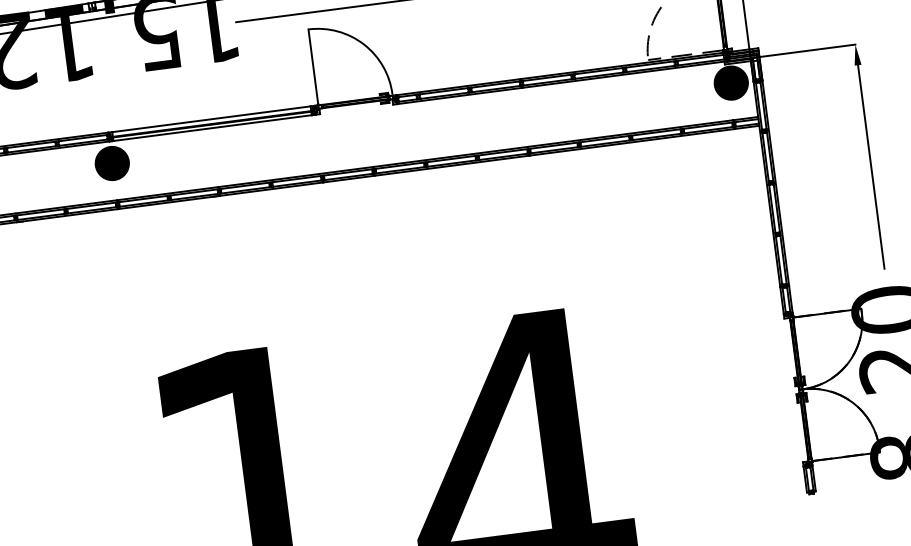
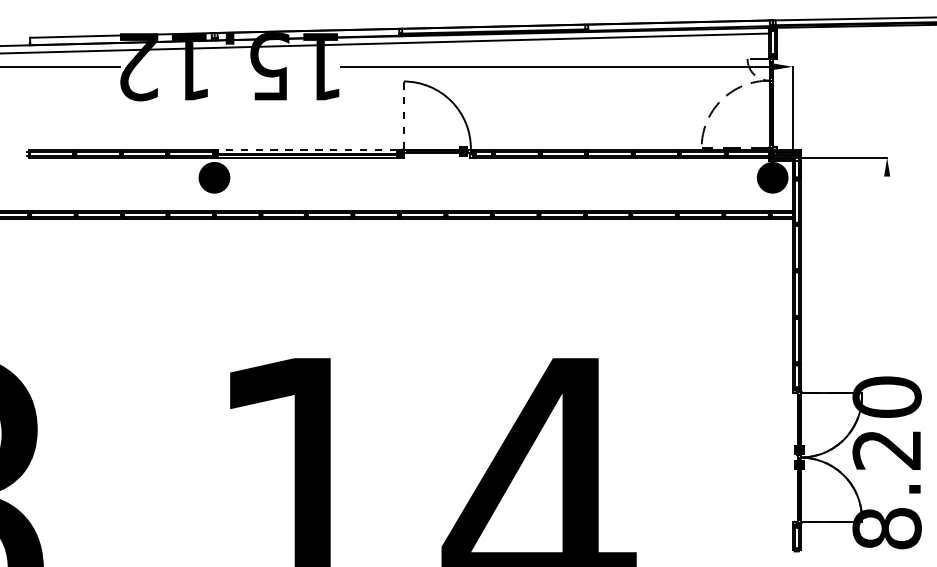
line: (312, 67) -> (403, 115), solid -> dashed
line: (211, 118) -> (307, 149), solid -> dashed
line: (871, 167) -> (887, 268), removed

